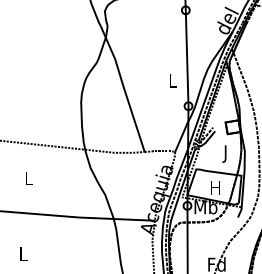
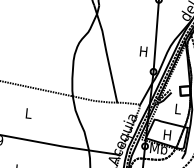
text: (172, 80) -> (143, 51), L -> H
text: (225, 153) -> (177, 110), J -> L

